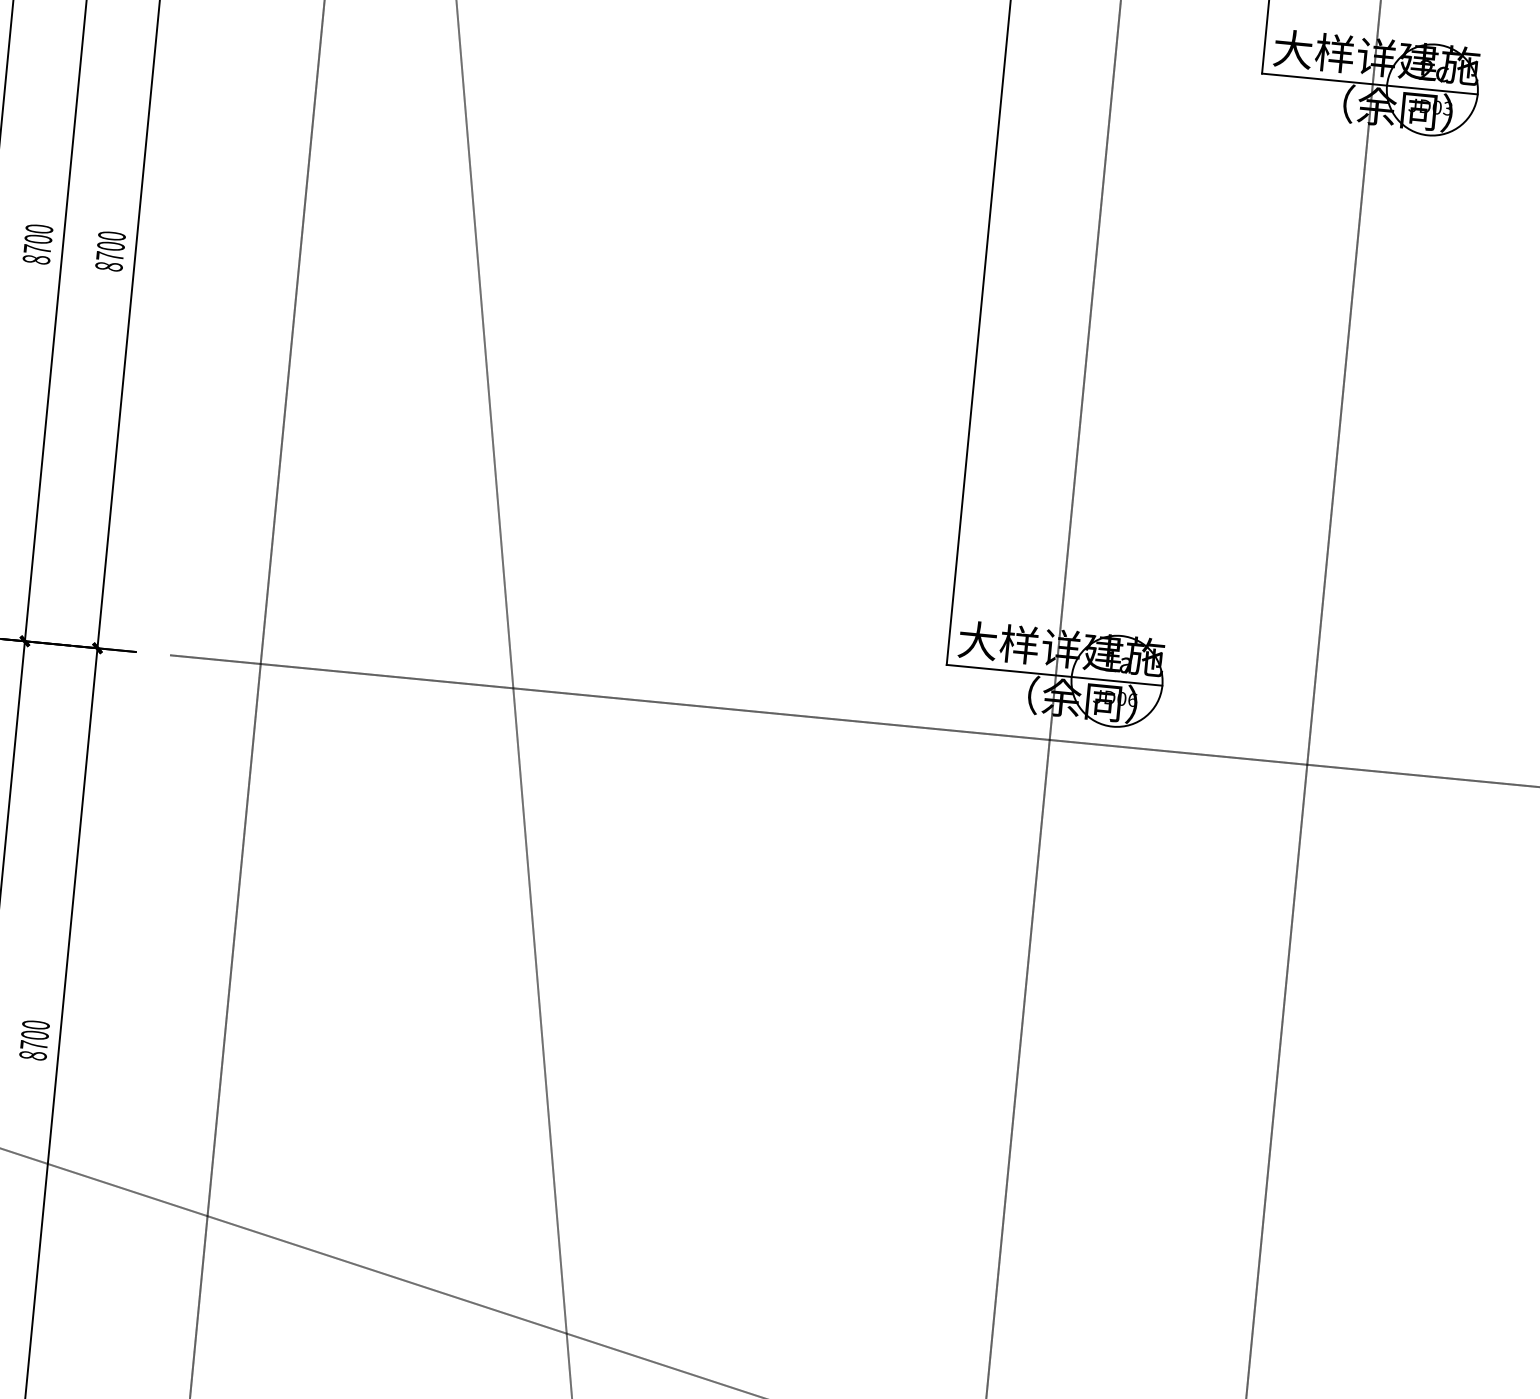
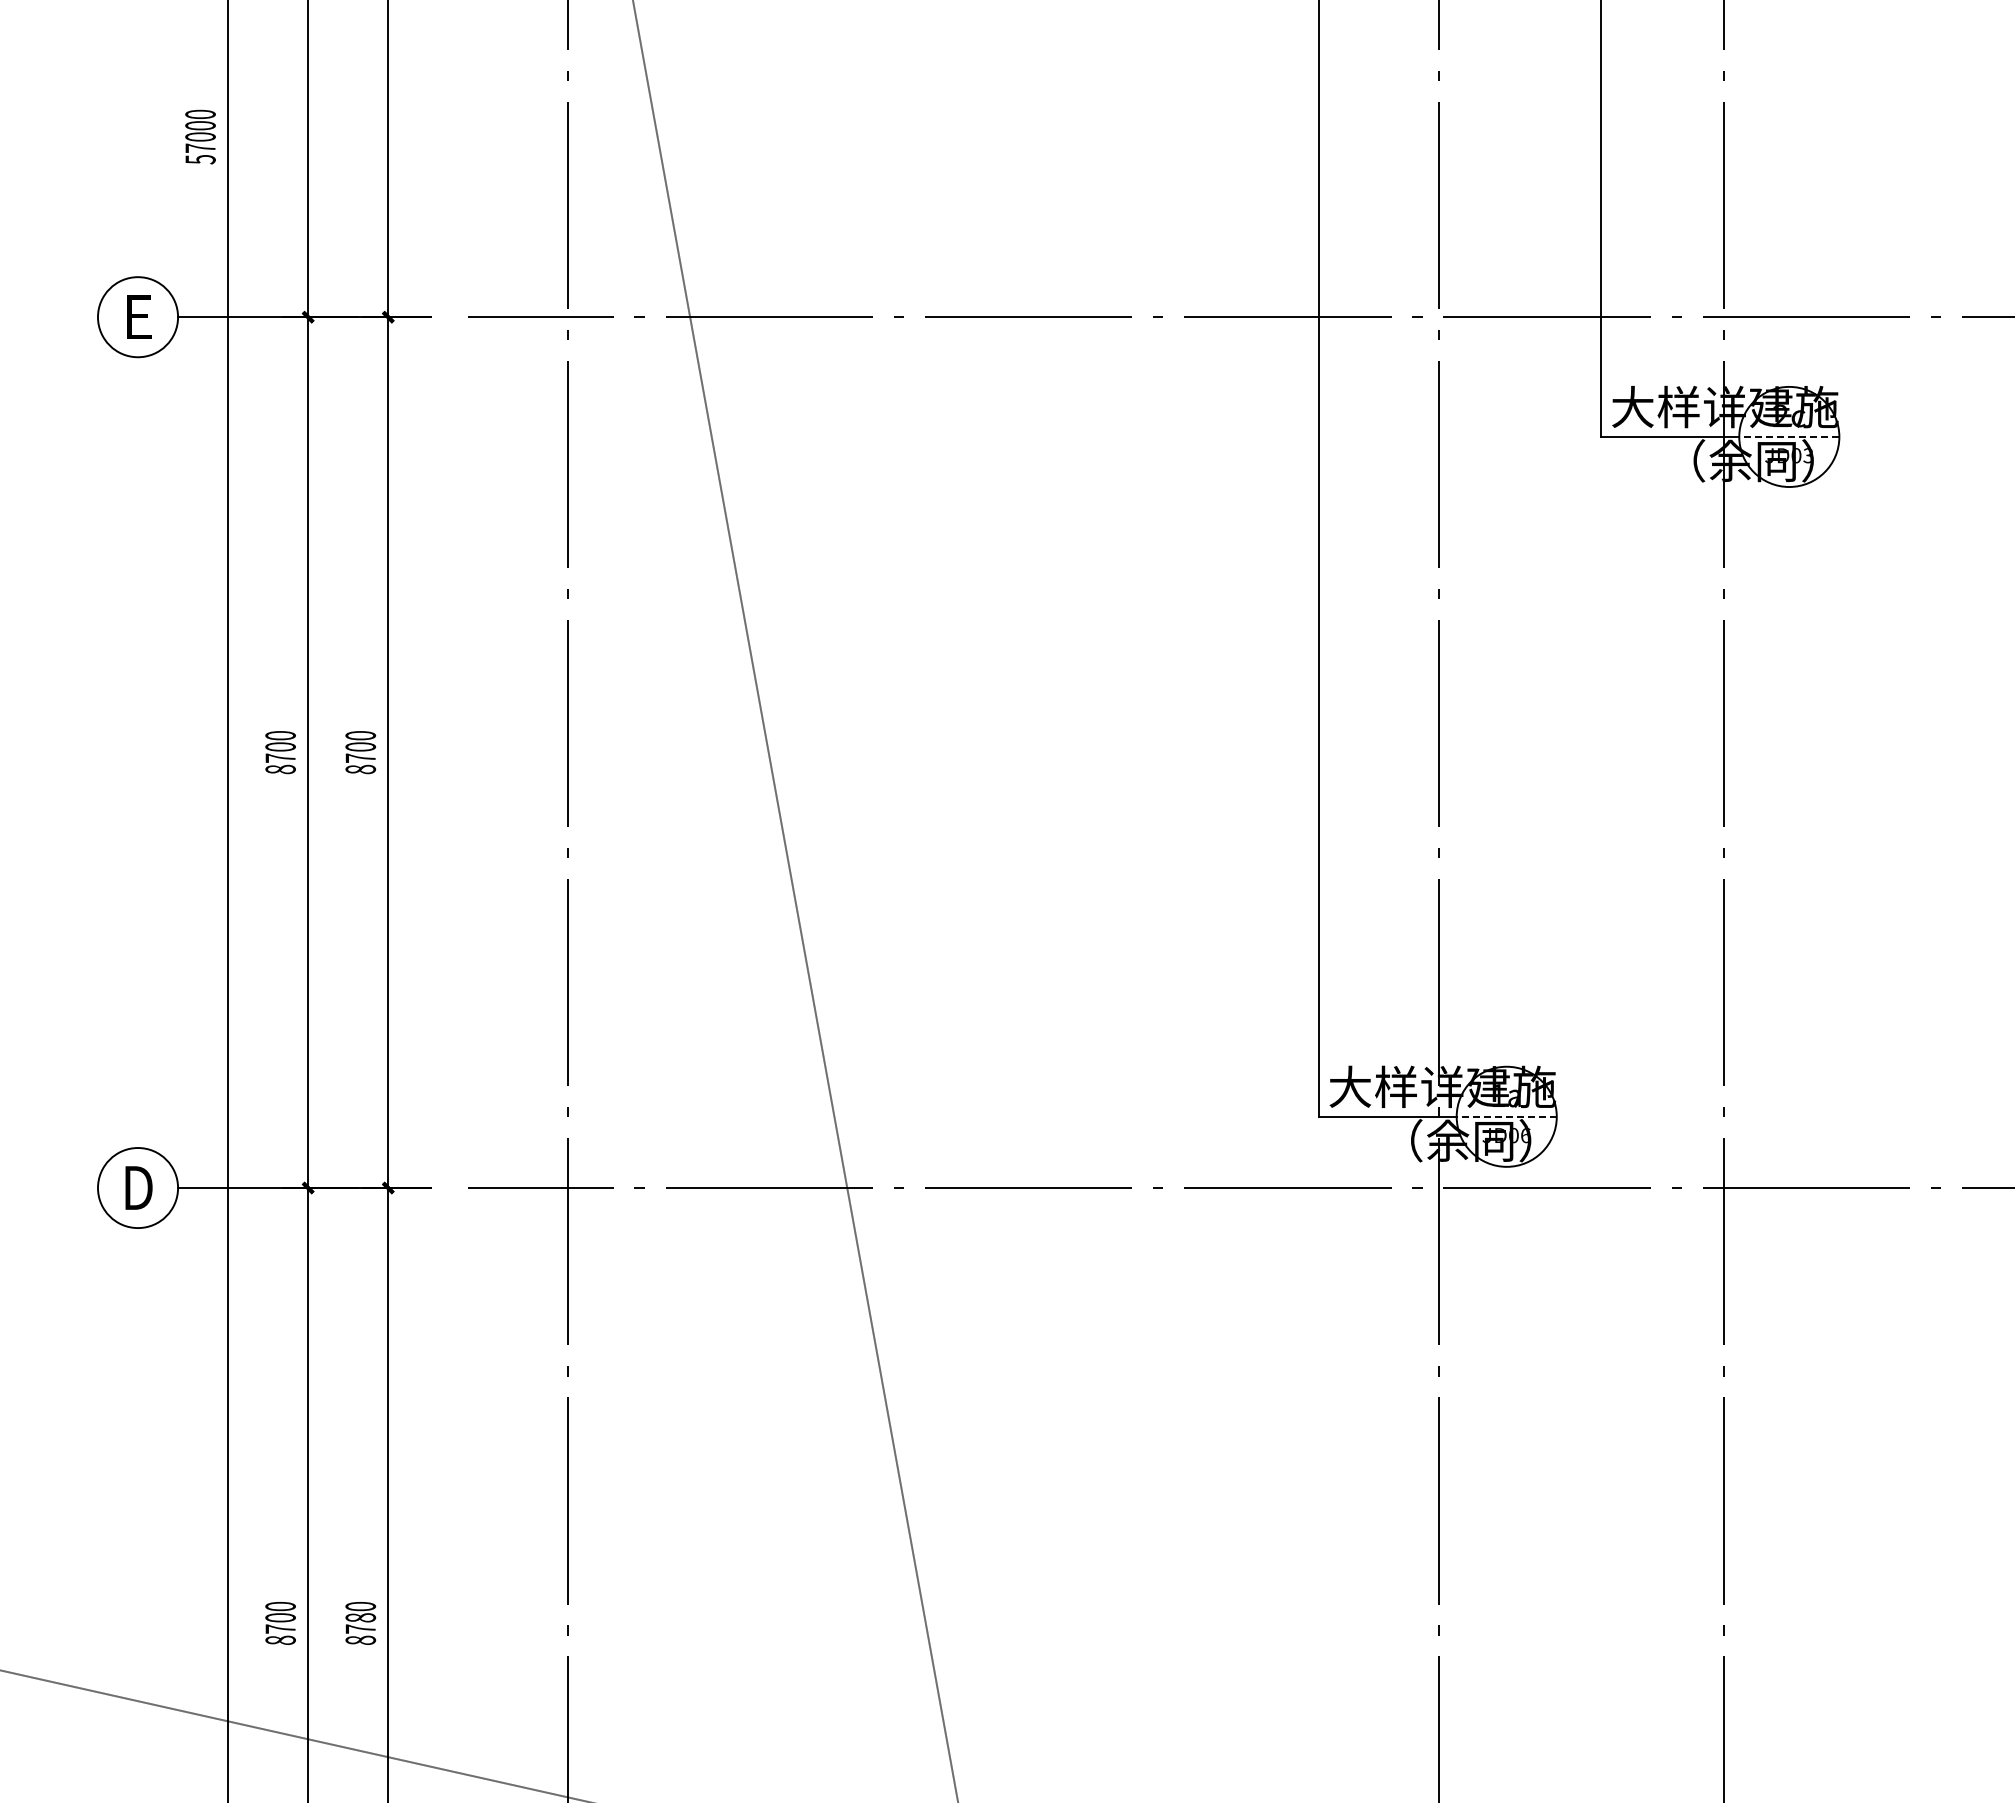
line: (1431, 89) -> (1788, 436), solid -> dashed
line: (1116, 681) -> (1506, 1116), solid -> dashed
text: (34, 1034) -> (360, 1617), 8700 -> 8780

